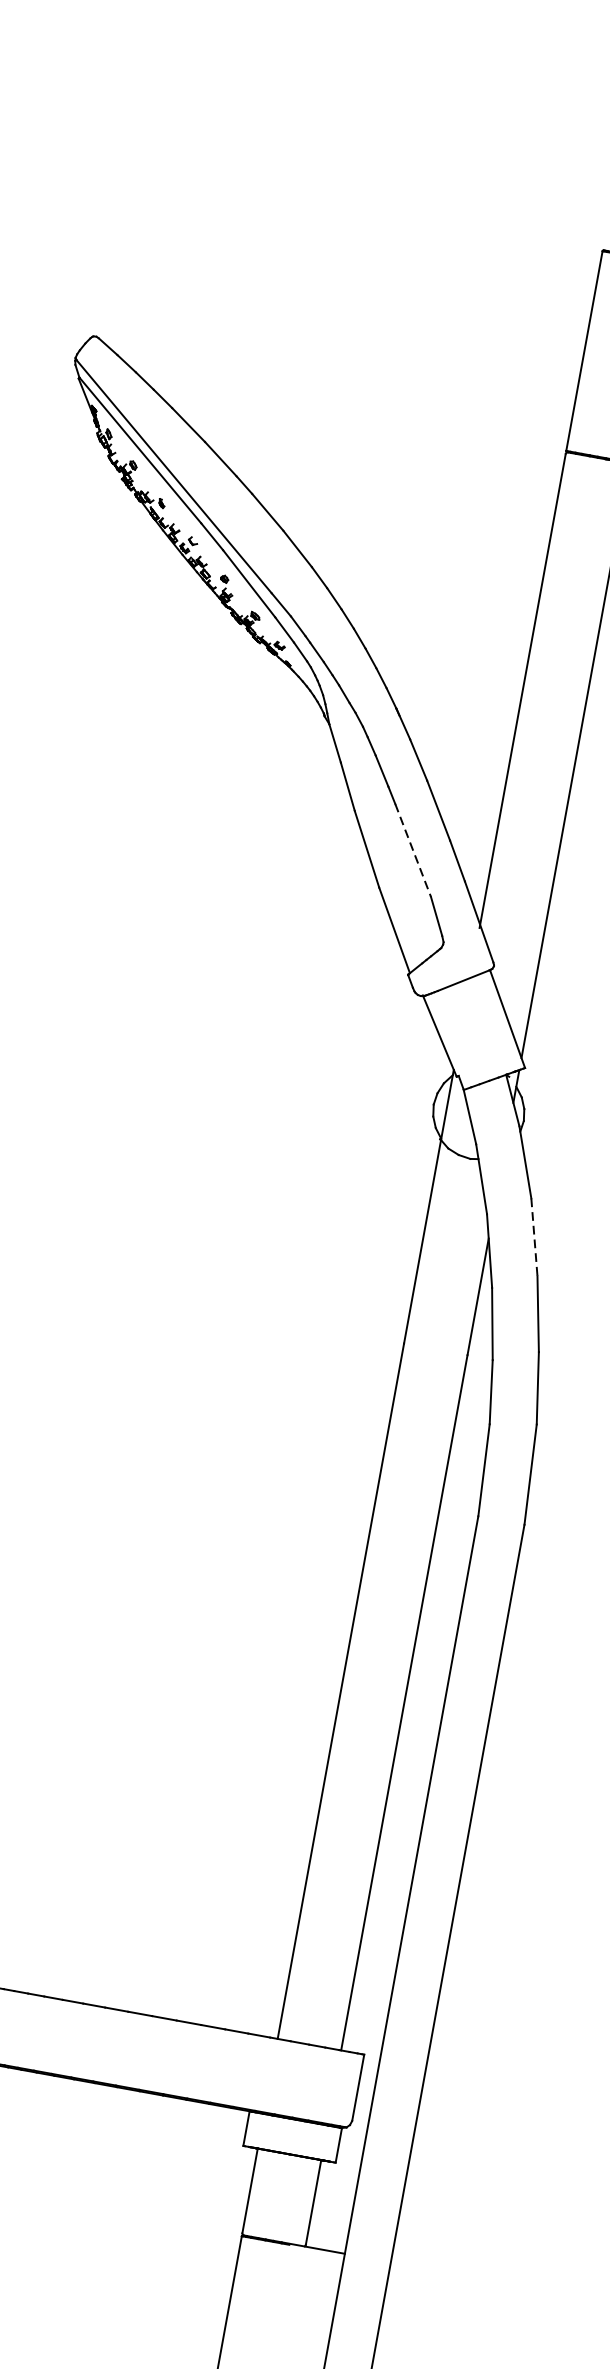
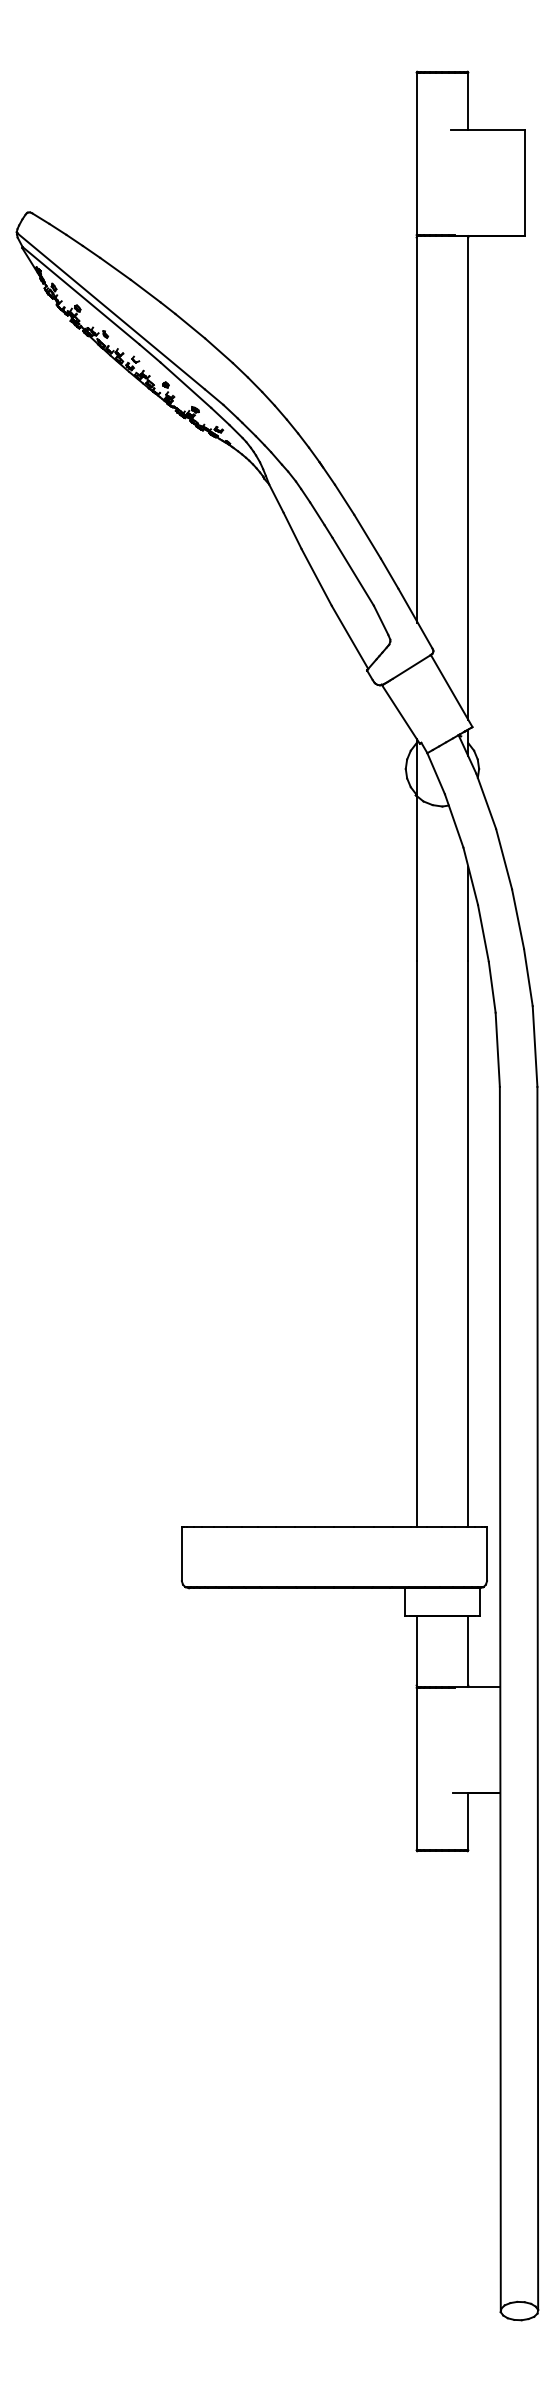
line: (413, 850) -> (353, 571), dashed -> solid
line: (534, 1237) -> (504, 859), dashed -> solid

